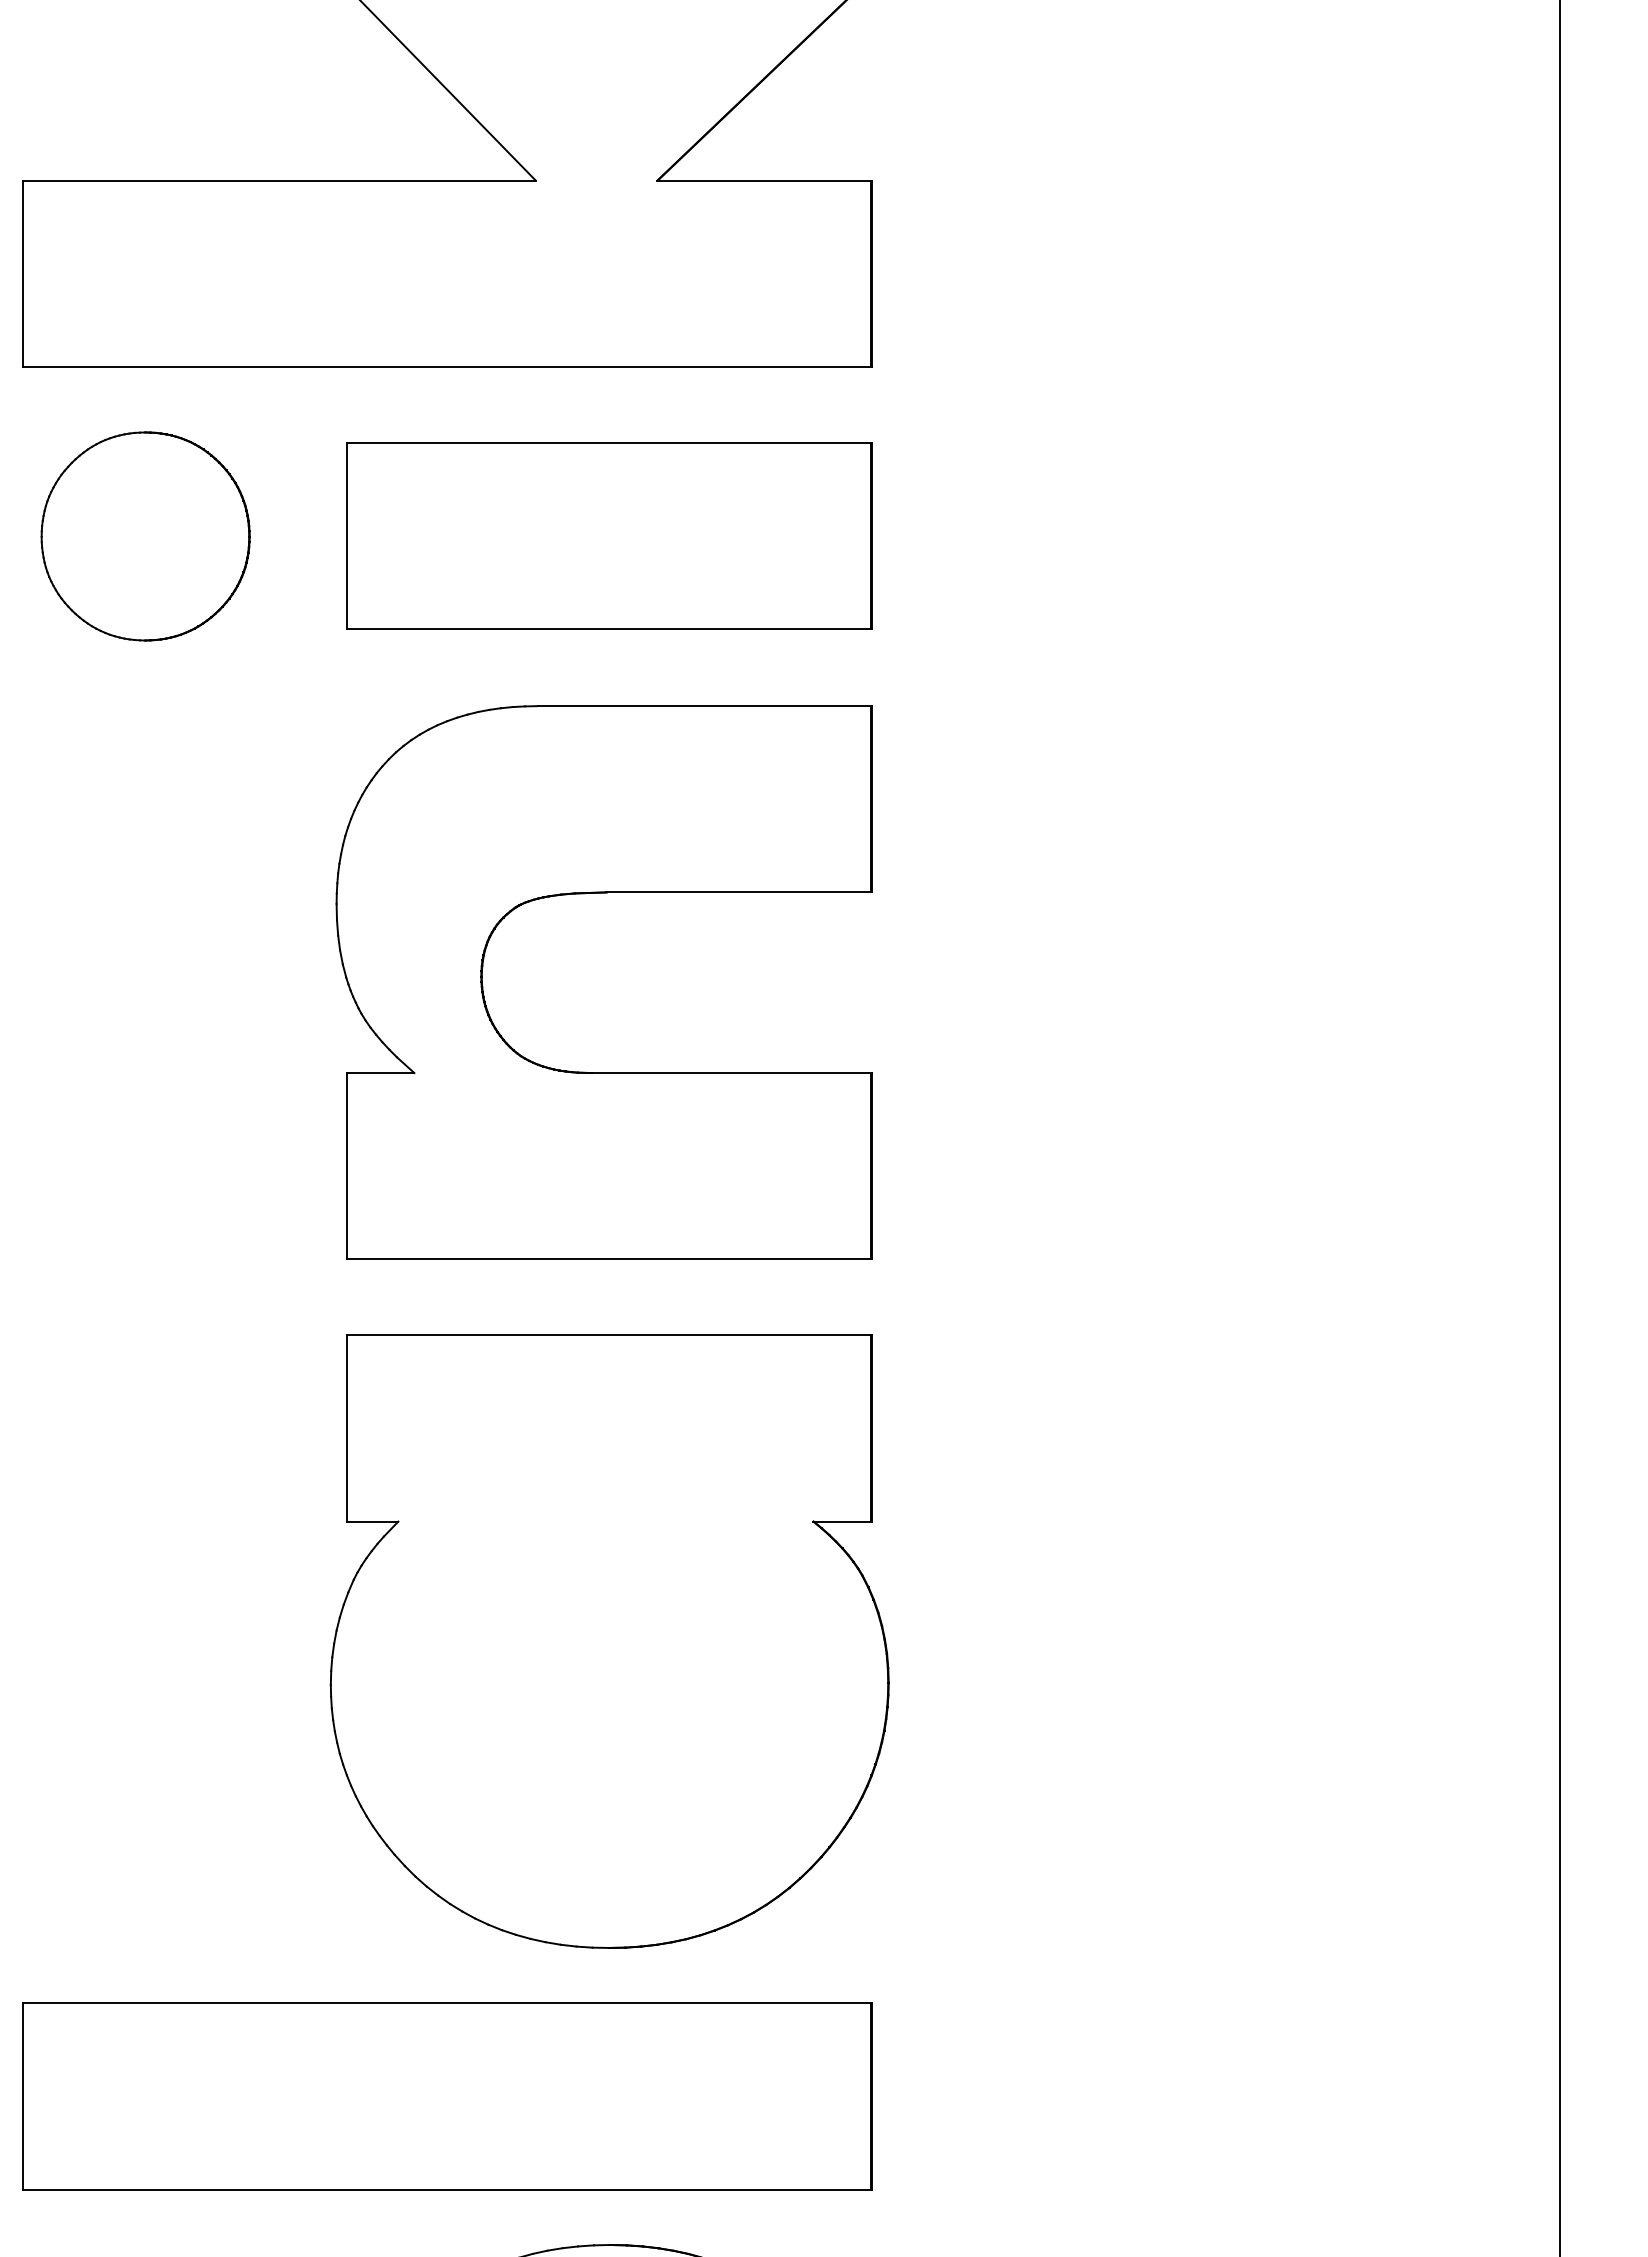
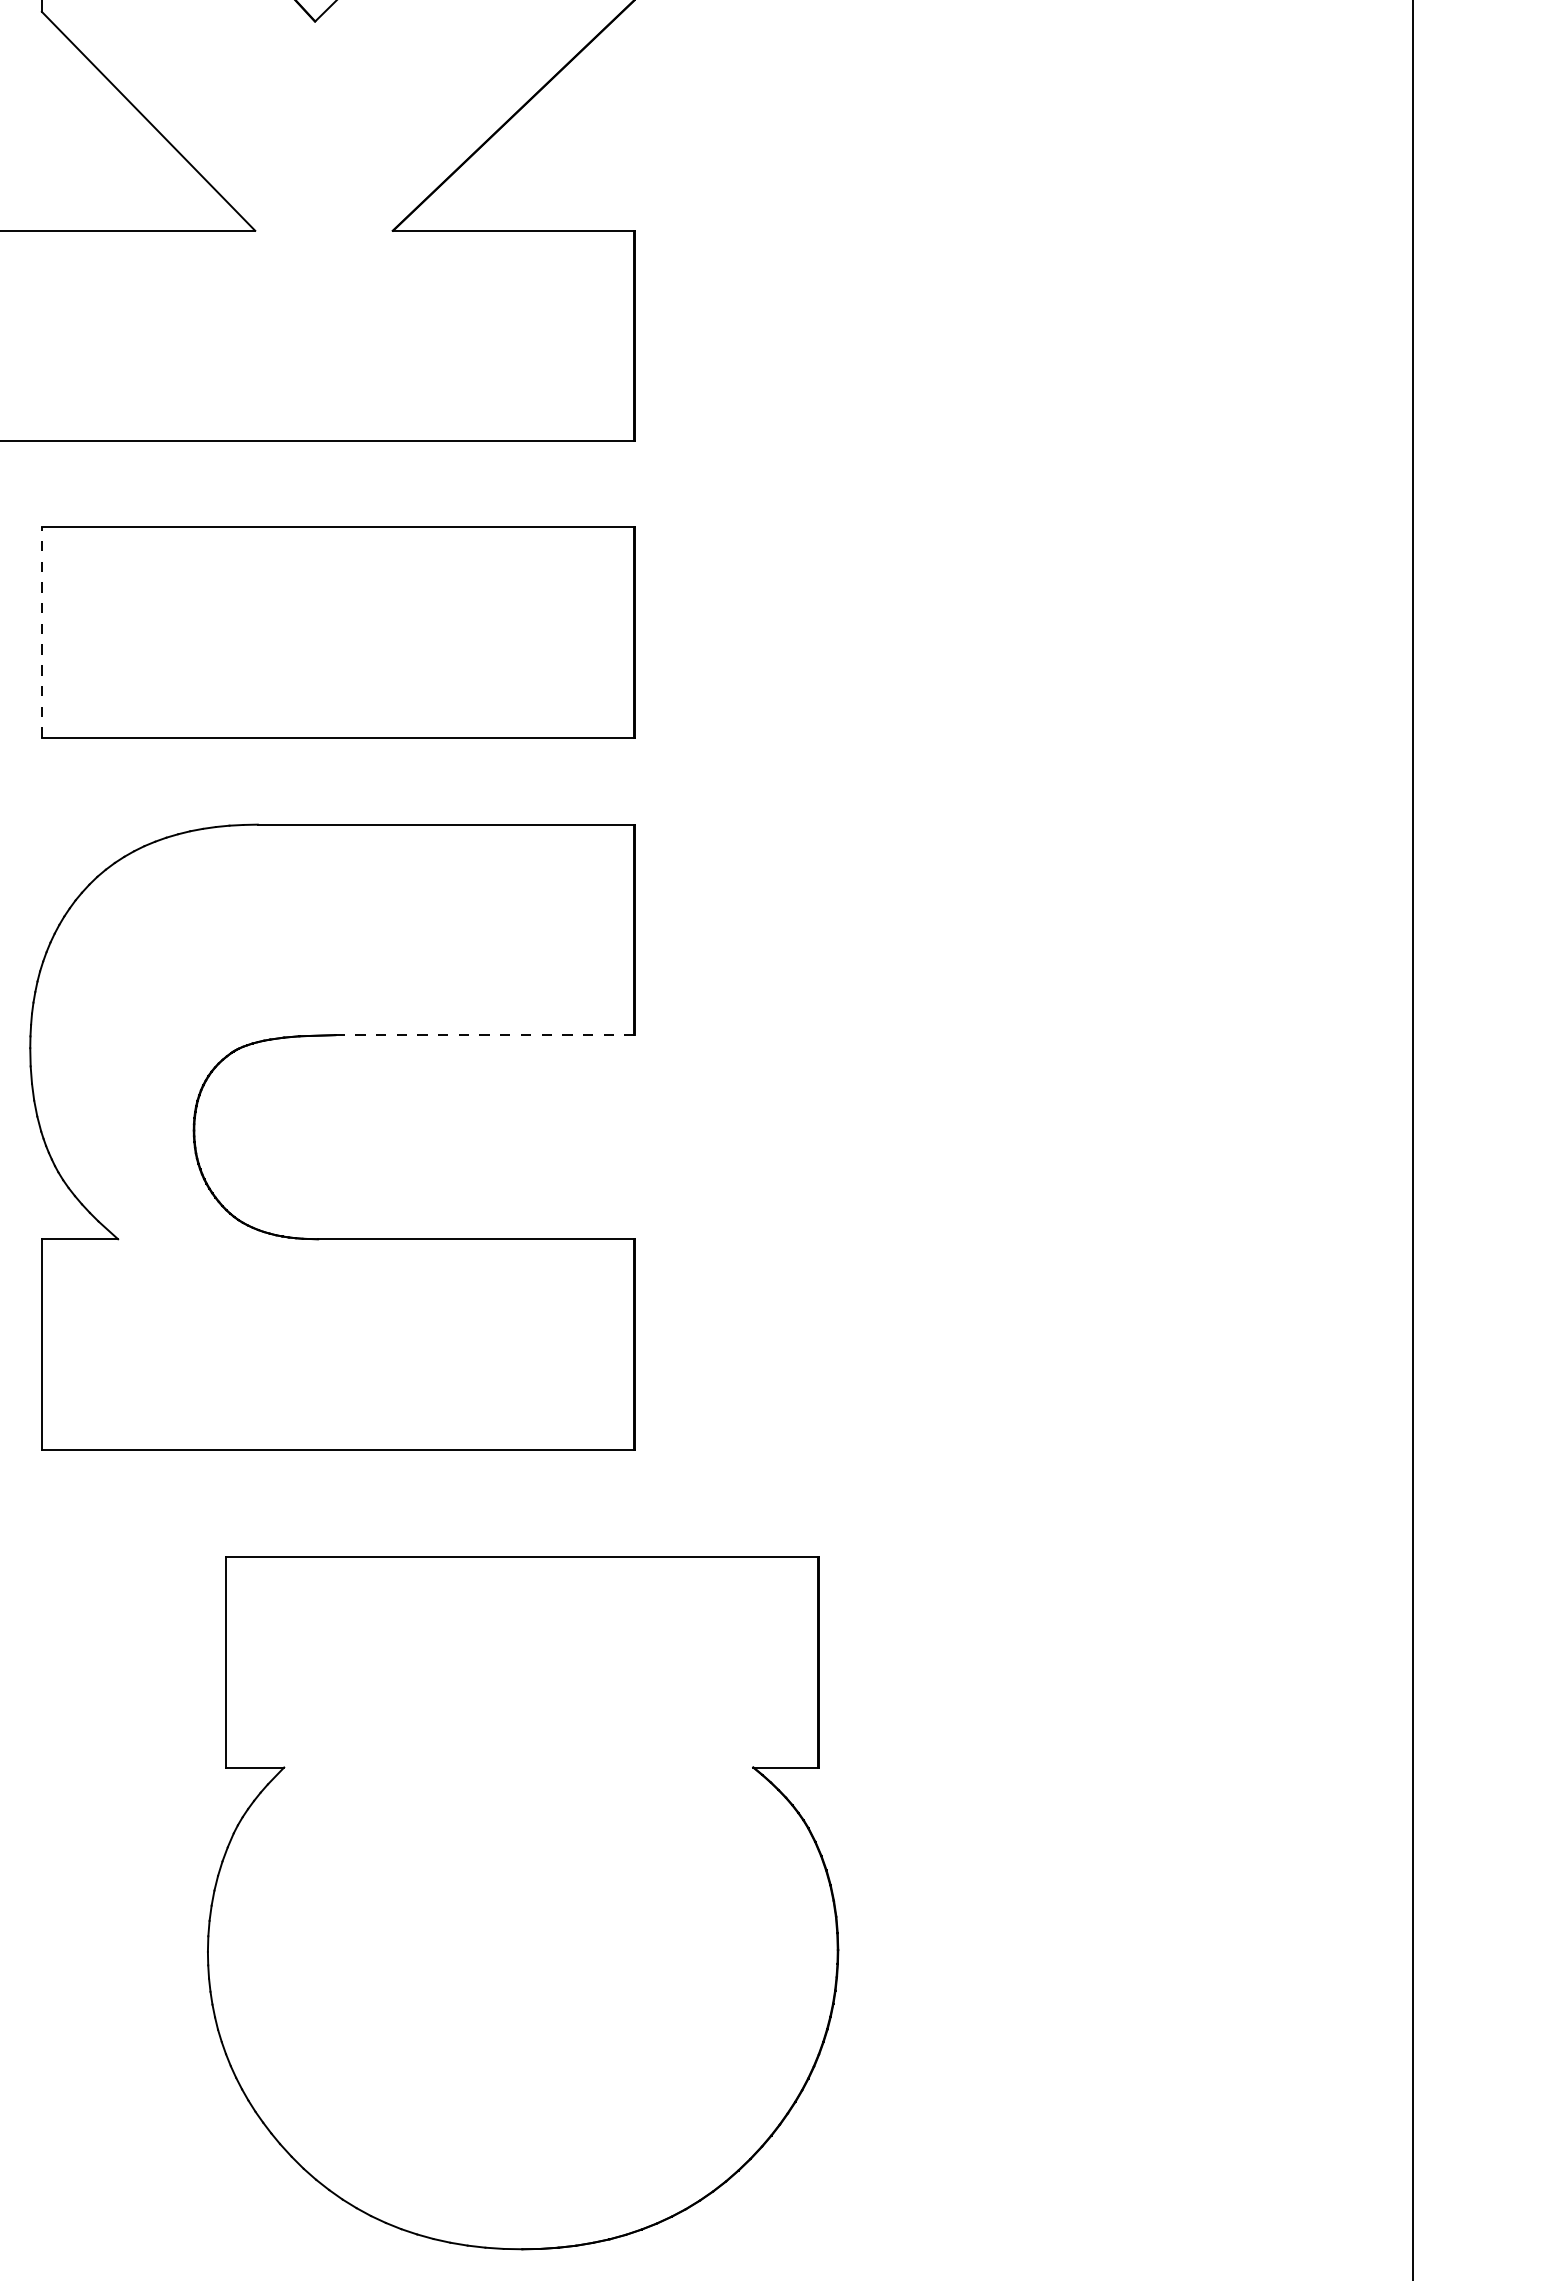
line: (346, 535) -> (41, 631), solid -> dashed
line: (738, 892) -> (484, 1035), solid -> dashed
part: (609, 1641) -> (522, 1902), moved

